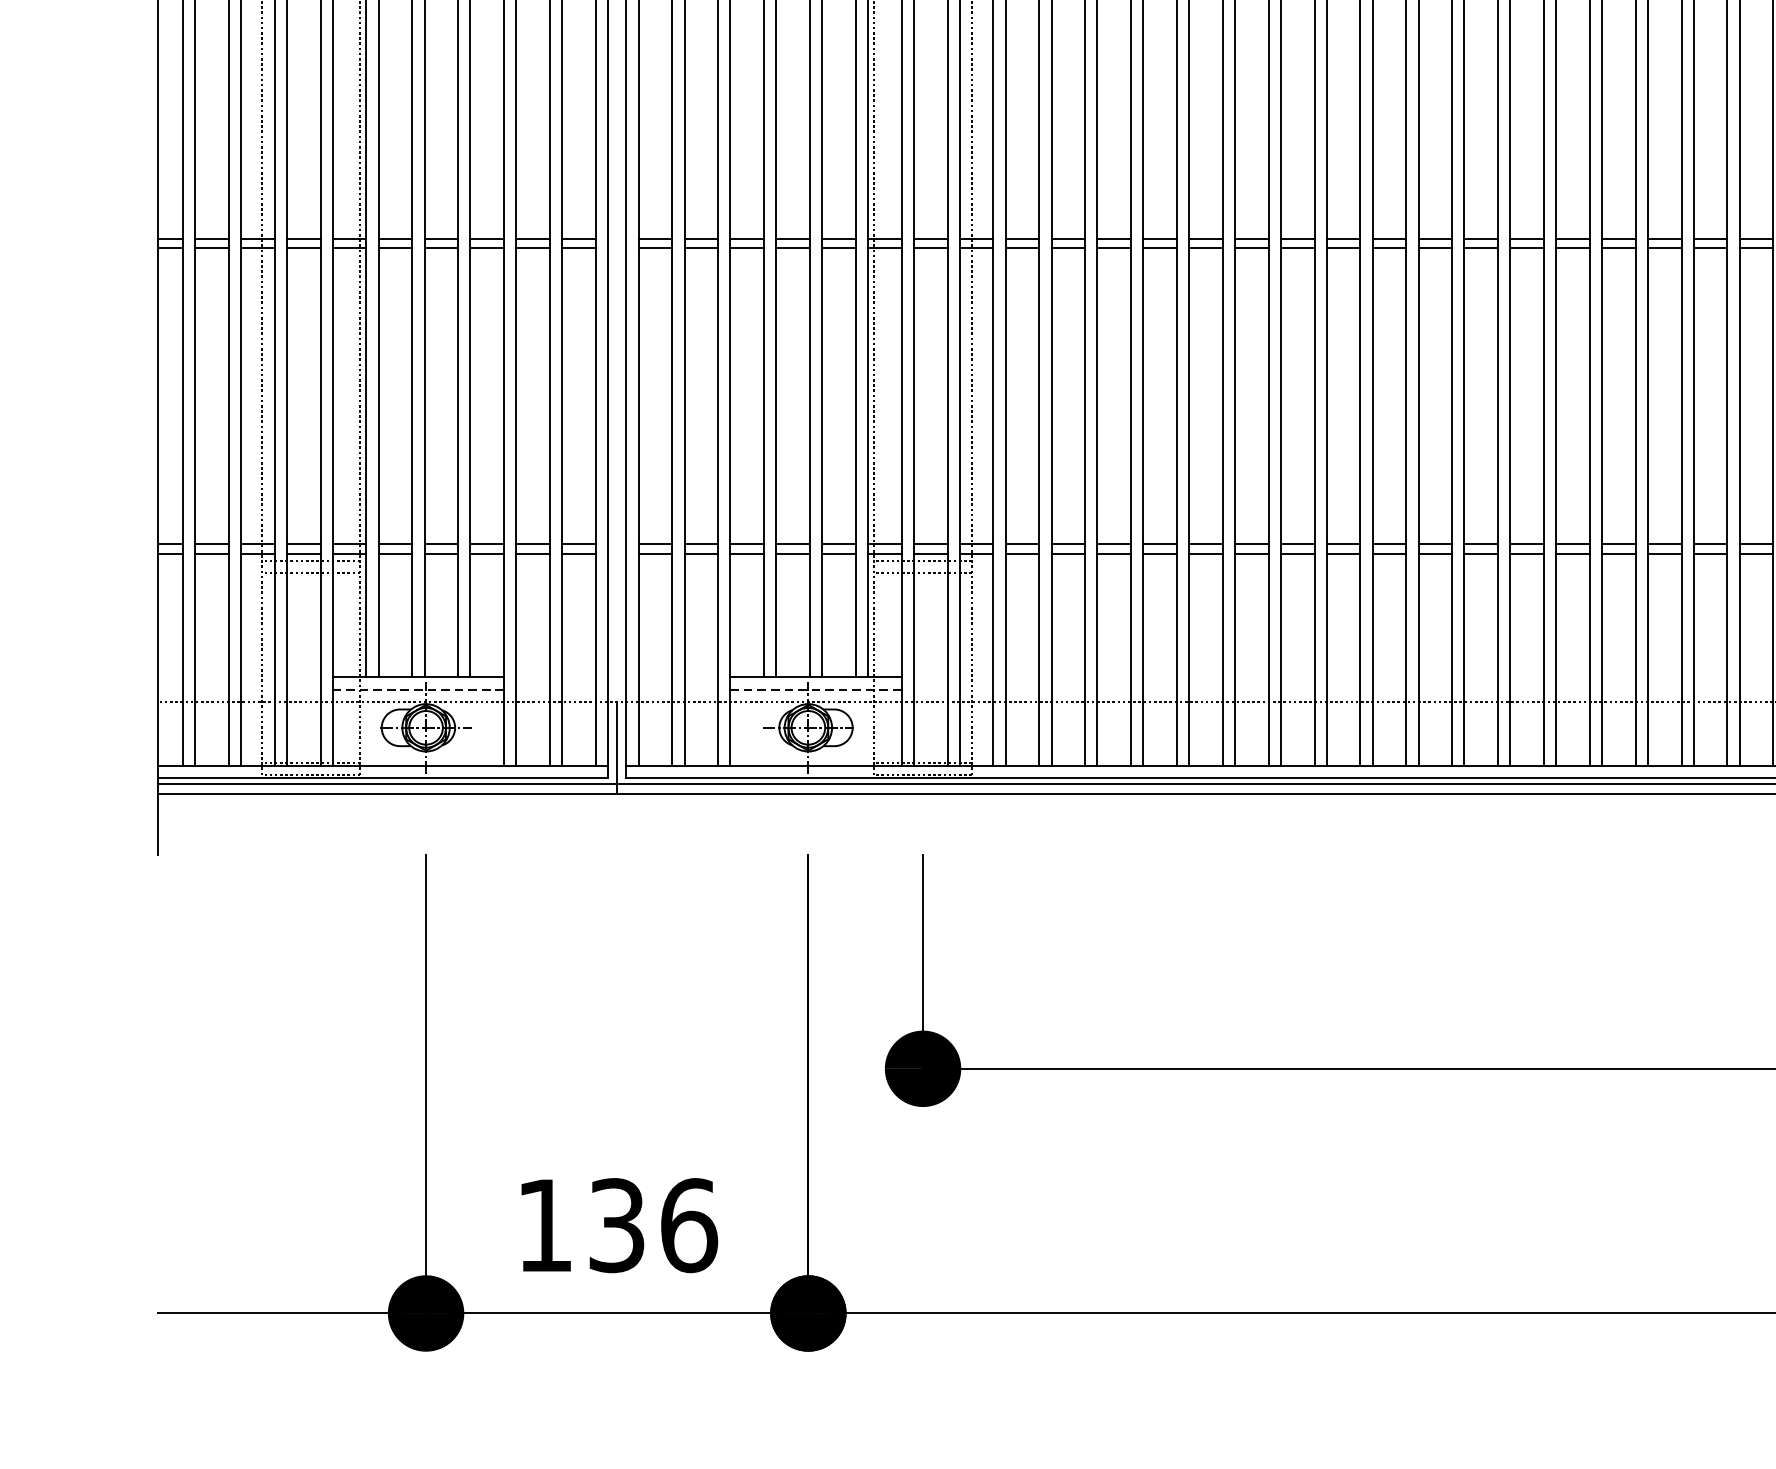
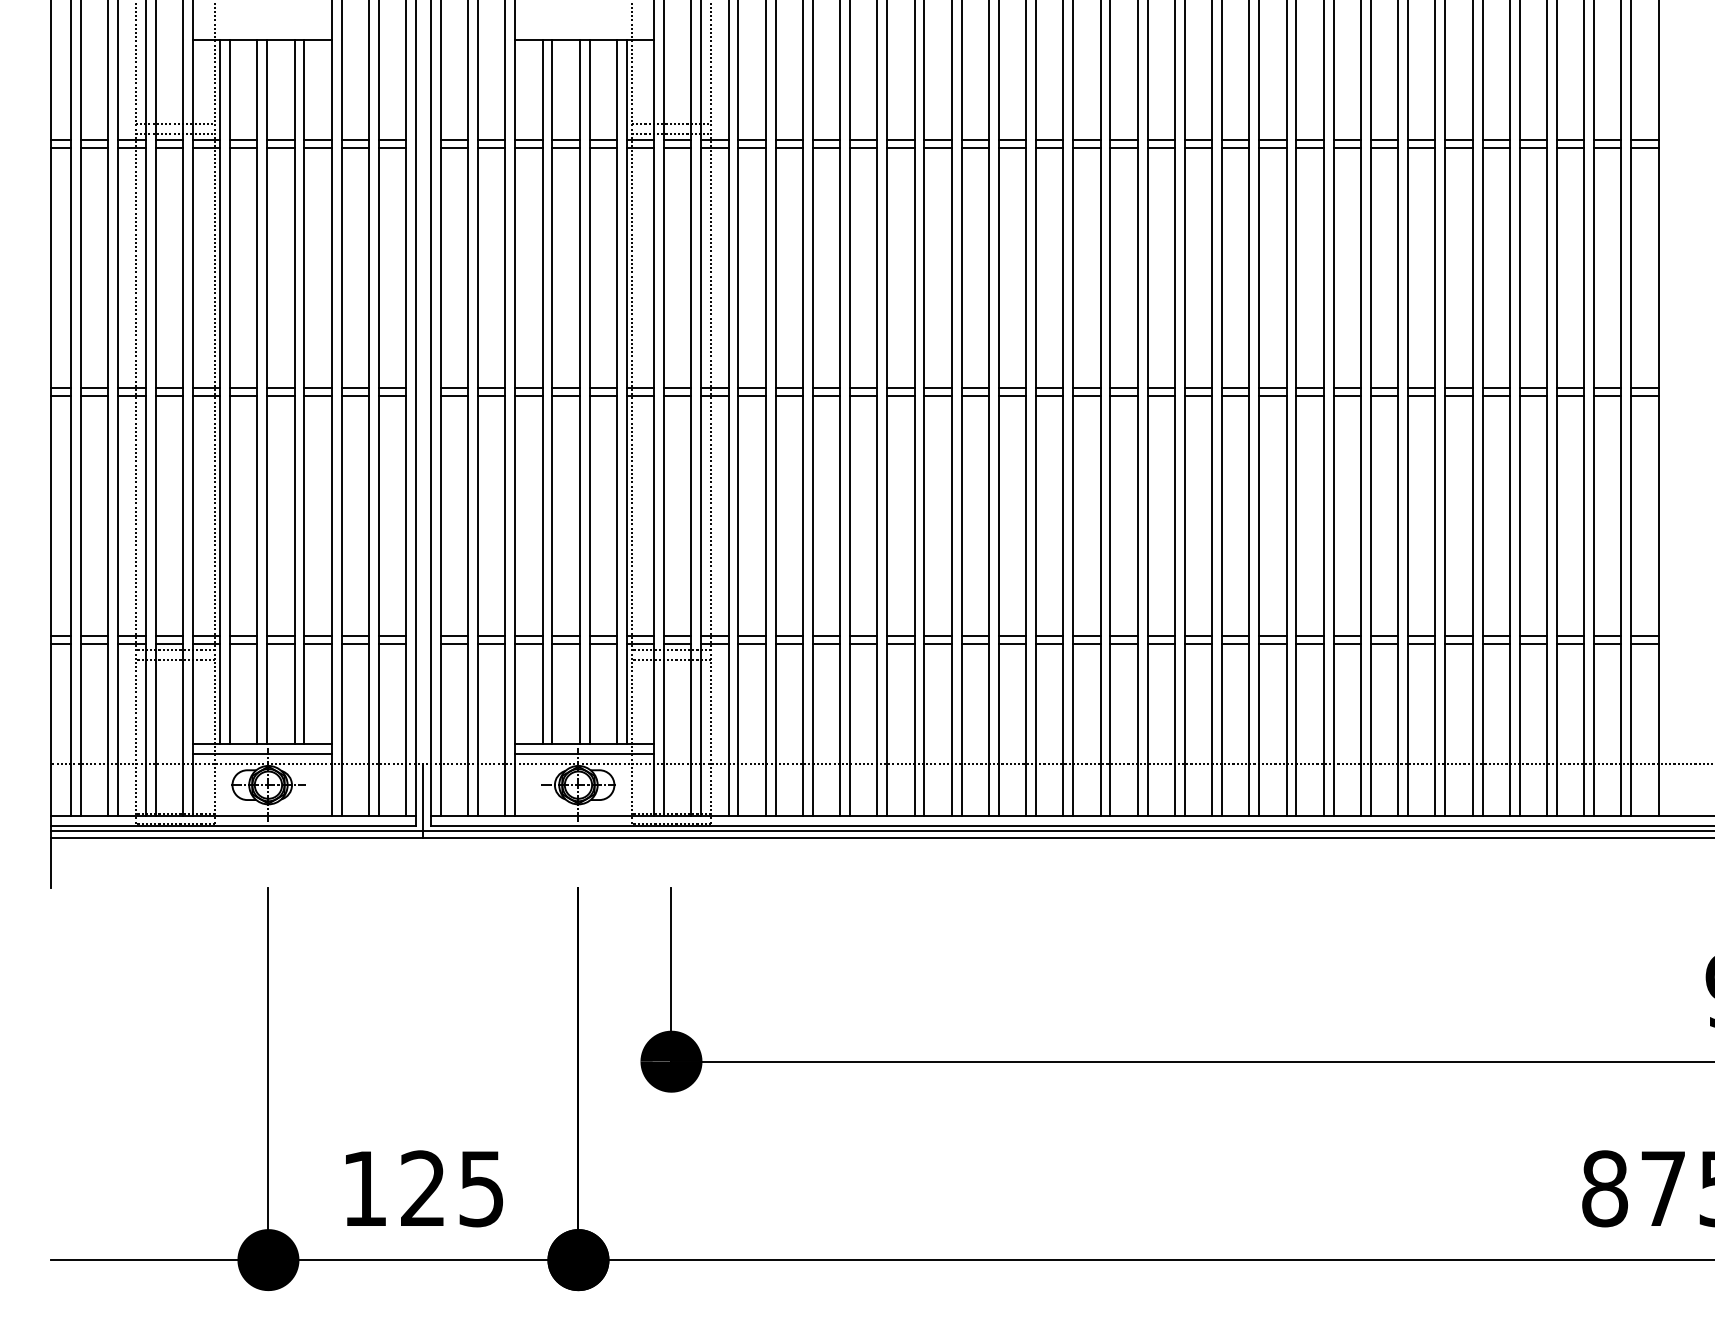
line: (417, 690) -> (261, 754), dashed -> solid
line: (815, 690) -> (584, 754), dashed -> solid
text: (654, 1225) -> (453, 1188), 136 -> 125

